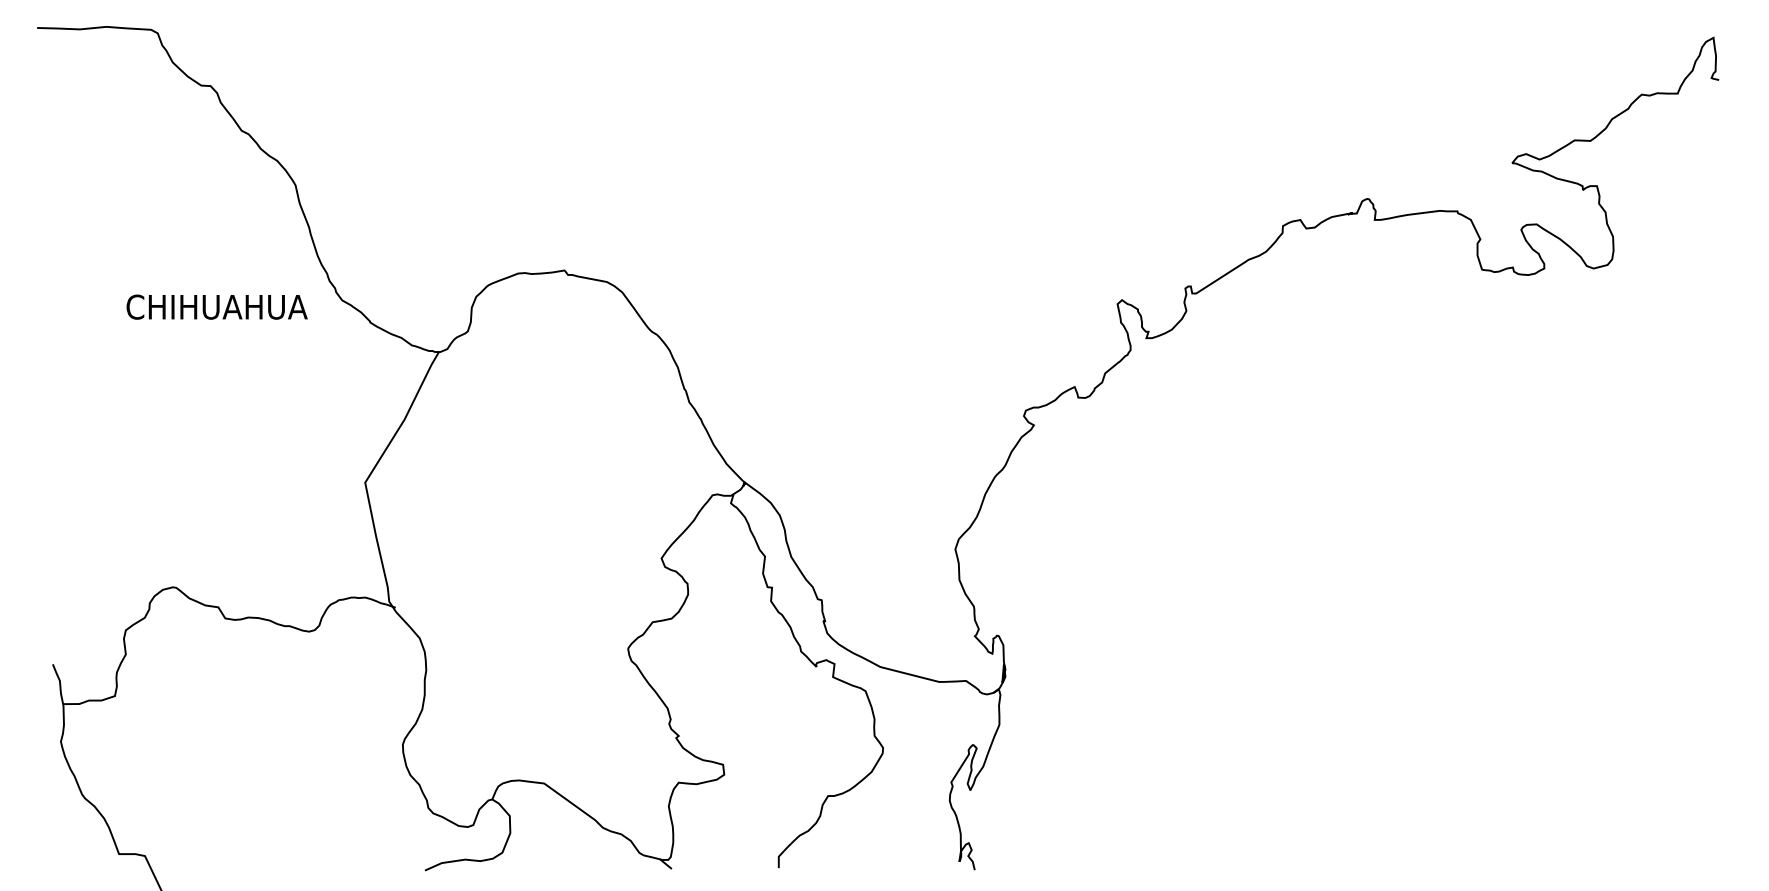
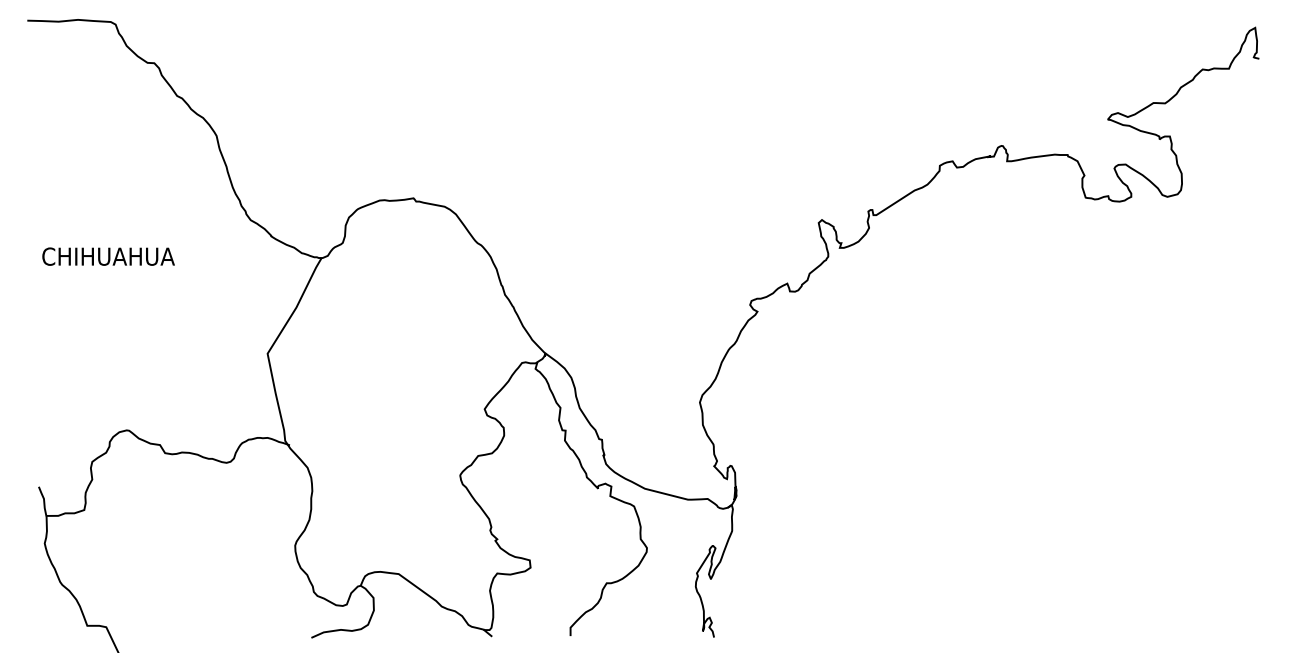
text: (216, 306) -> (108, 256), moved

